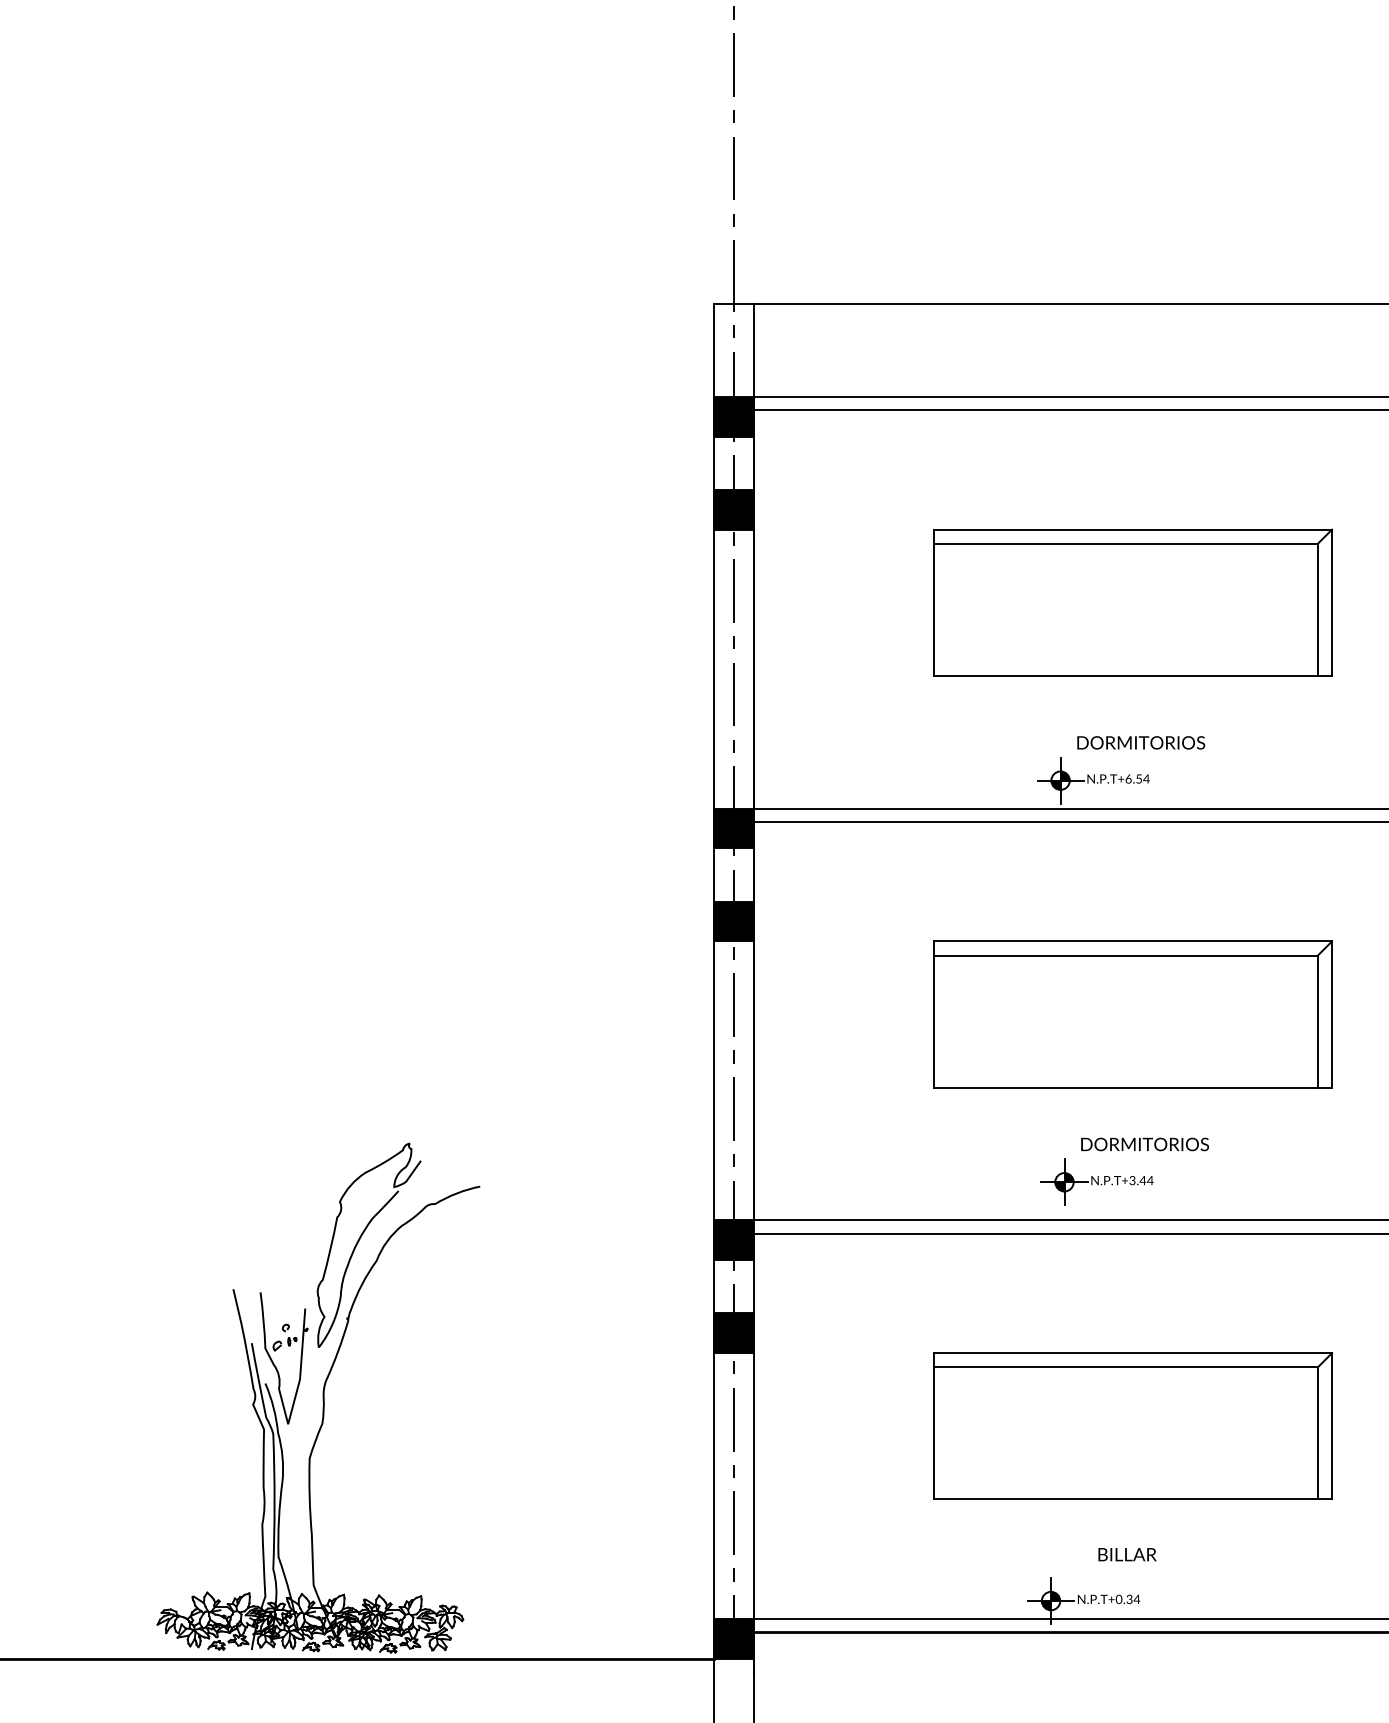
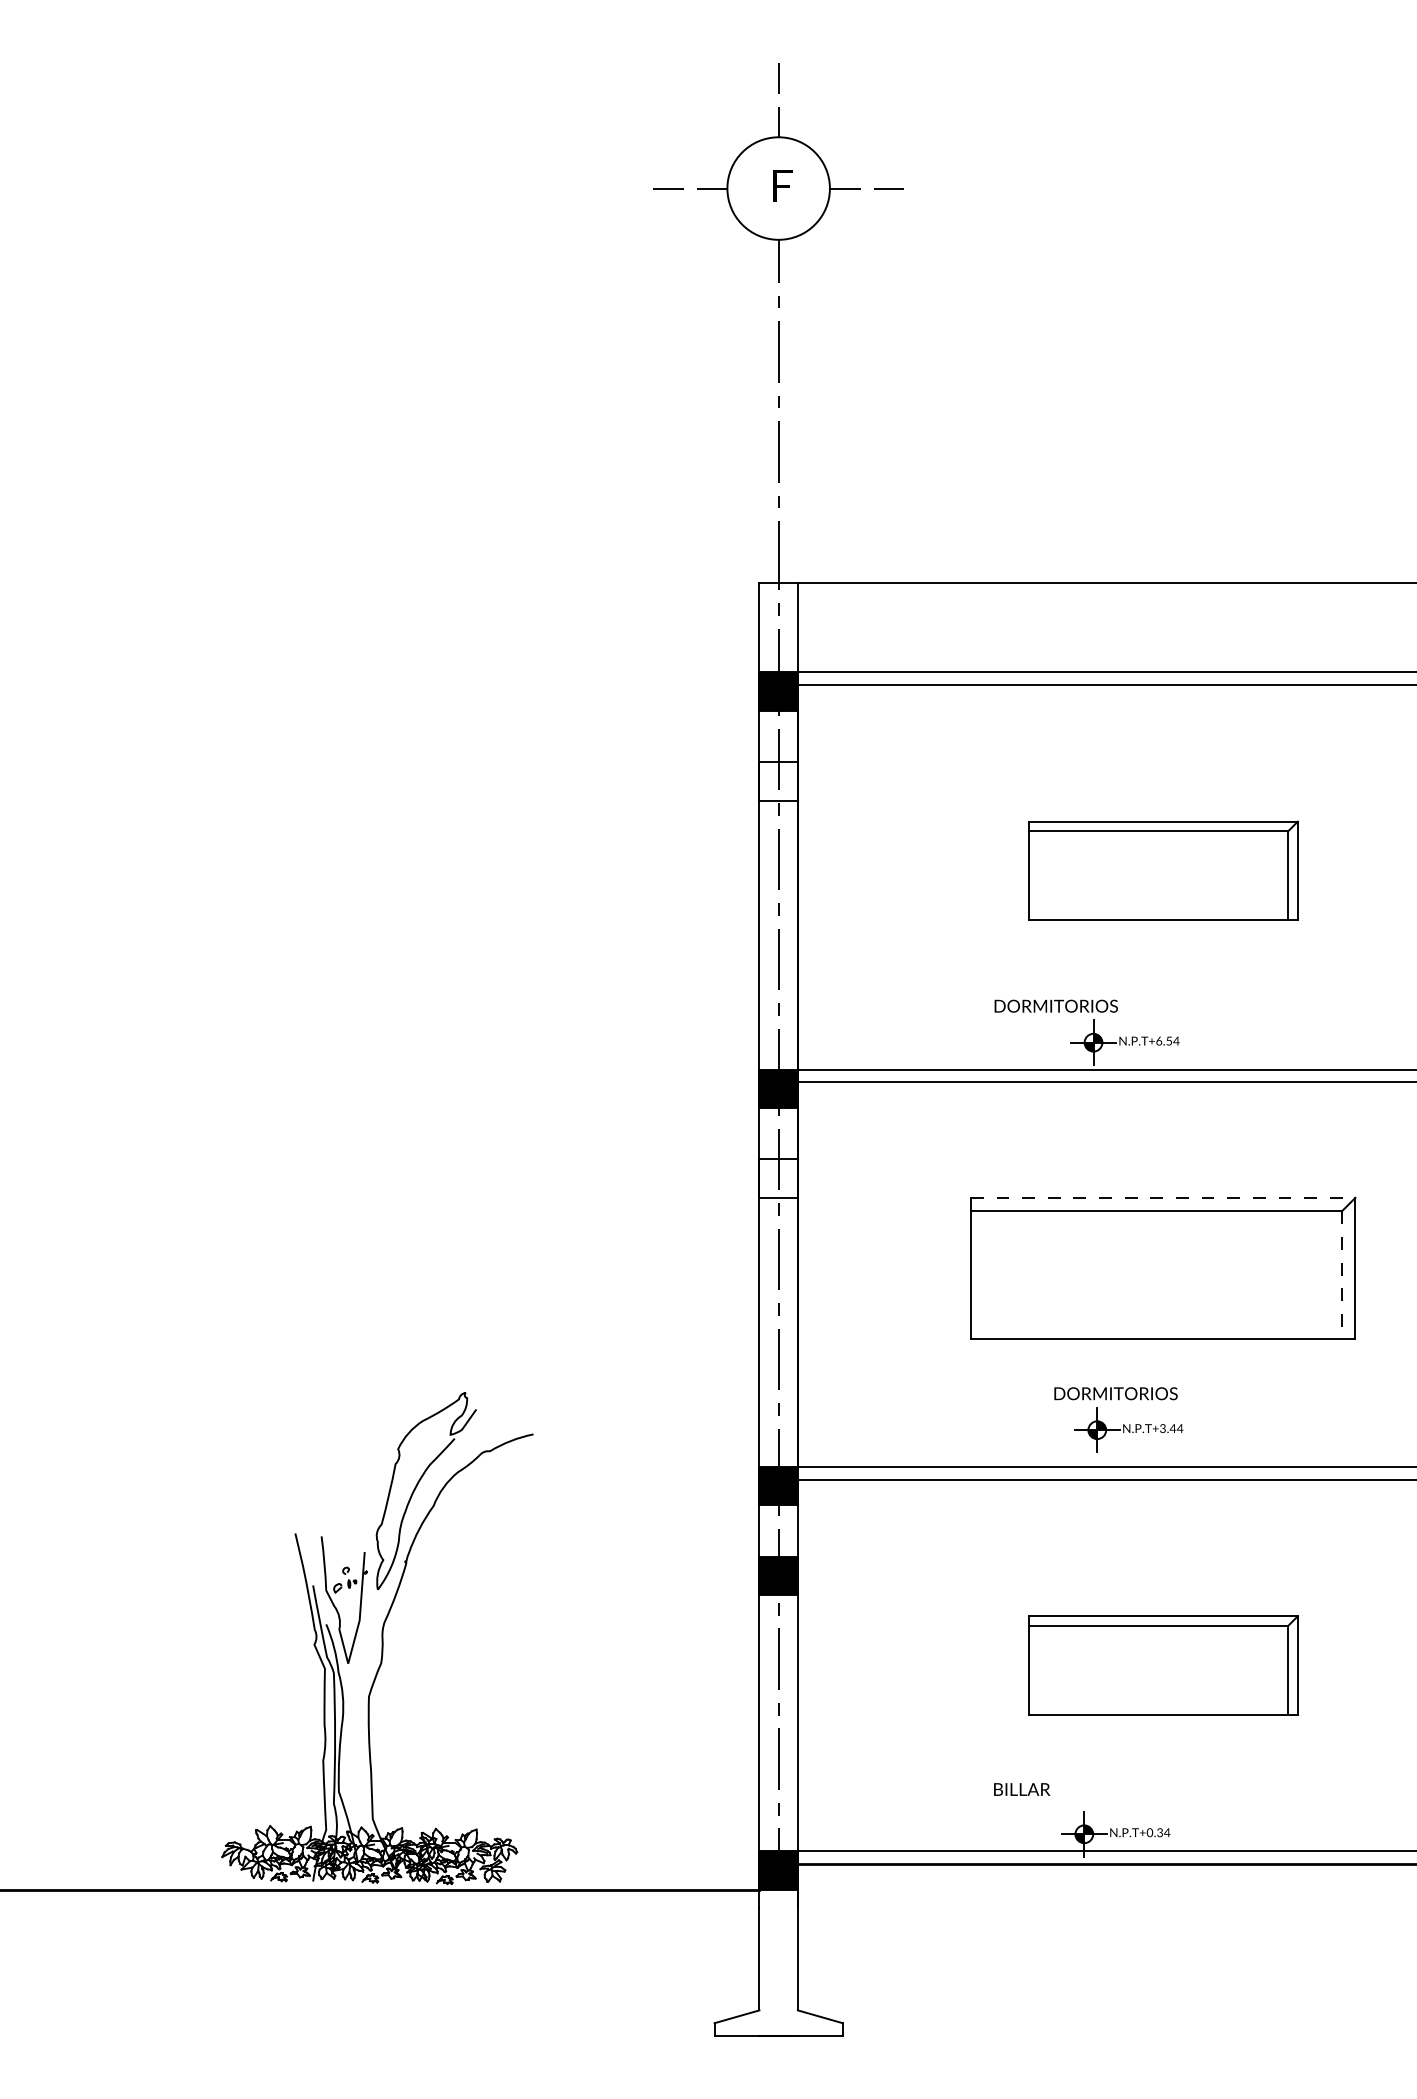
fill: (734, 509) -> (778, 781), removed
part: (1133, 602) -> (1163, 870), size x0.7
text: (1140, 742) -> (1055, 1005), moved
fill: (734, 921) -> (778, 1178), removed
line: (1133, 941) -> (1163, 1197), solid -> dashed
line: (1317, 1021) -> (1341, 1275), solid -> dashed
text: (1144, 1144) -> (1115, 1393), moved
part: (1133, 1426) -> (1163, 1665), size x0.7
text: (1127, 1554) -> (1022, 1789), moved

